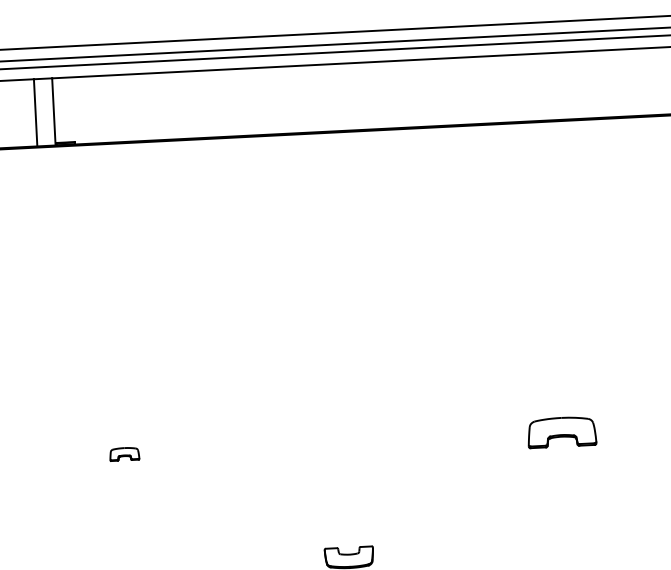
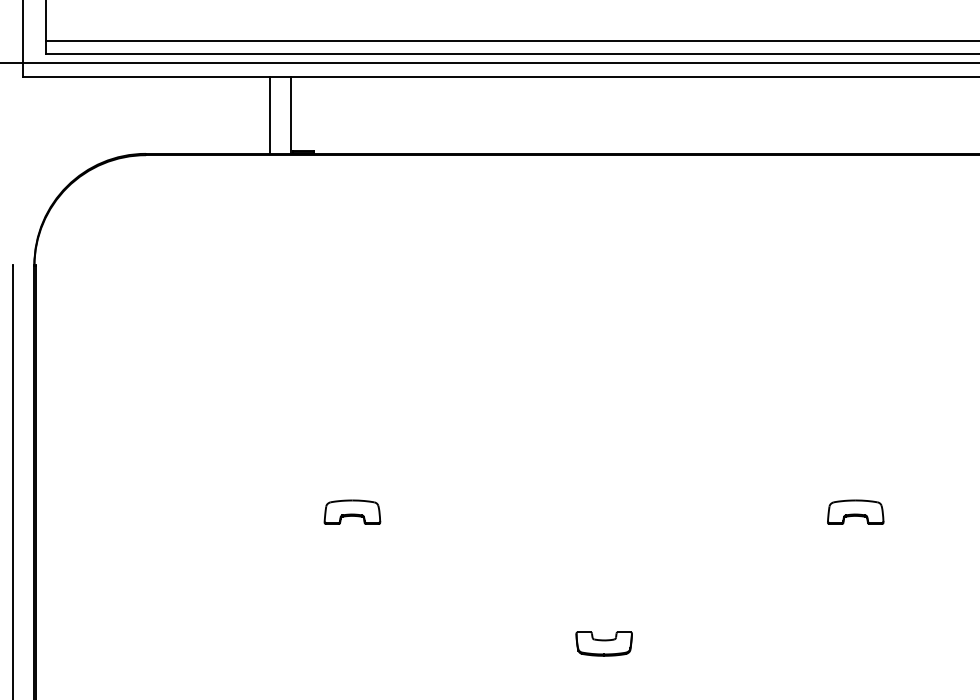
part: (561, 431) -> (855, 511), size x0.71
part: (124, 453) -> (352, 511), size x1.67

